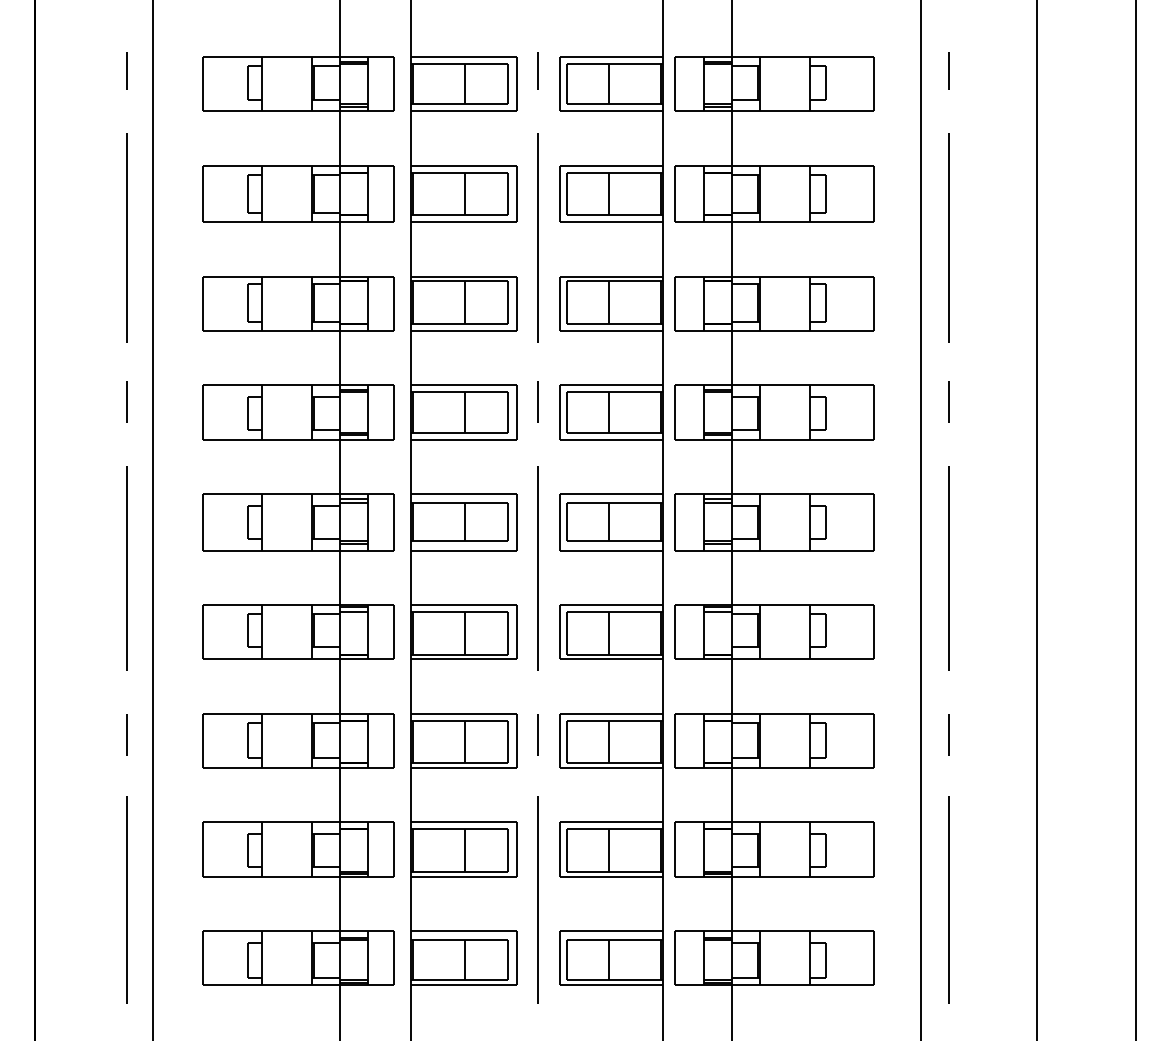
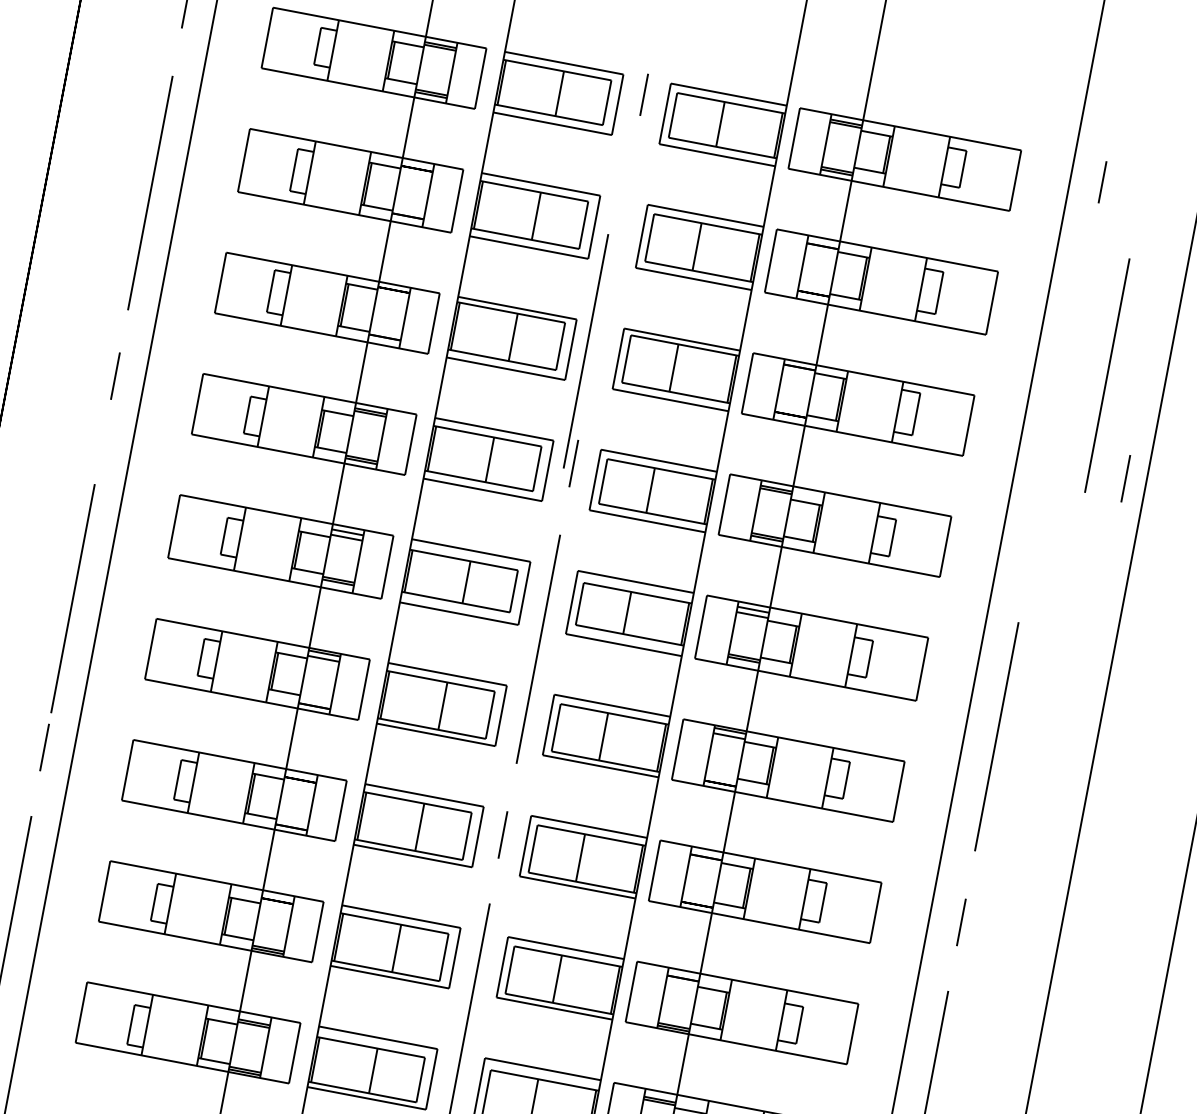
line: (537, 237) -> (585, 350), moved
line: (948, 237) -> (1106, 375), moved
line: (948, 401) -> (1124, 478), moved
line: (126, 568) -> (72, 598), moved

